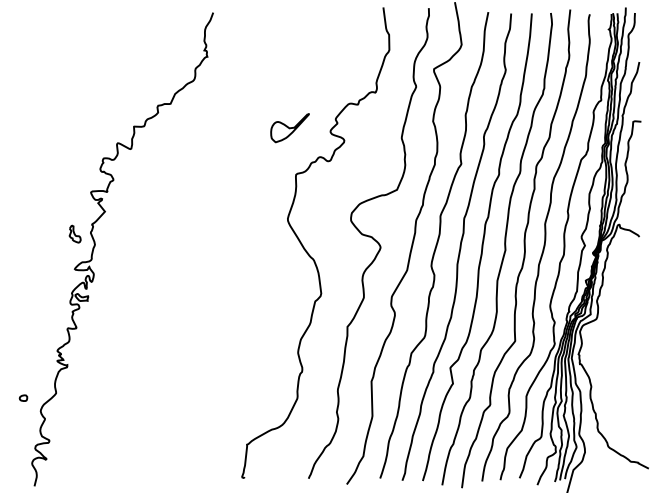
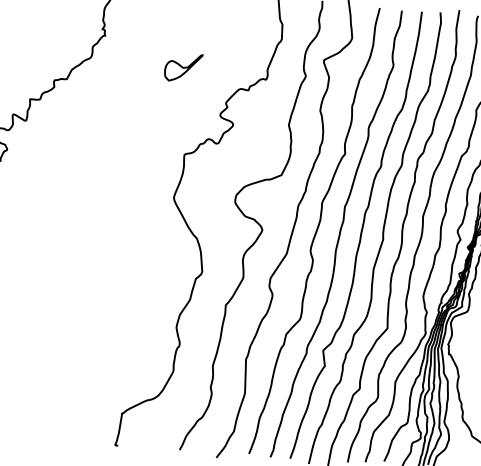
part: (289, 128) -> (183, 68), moved

